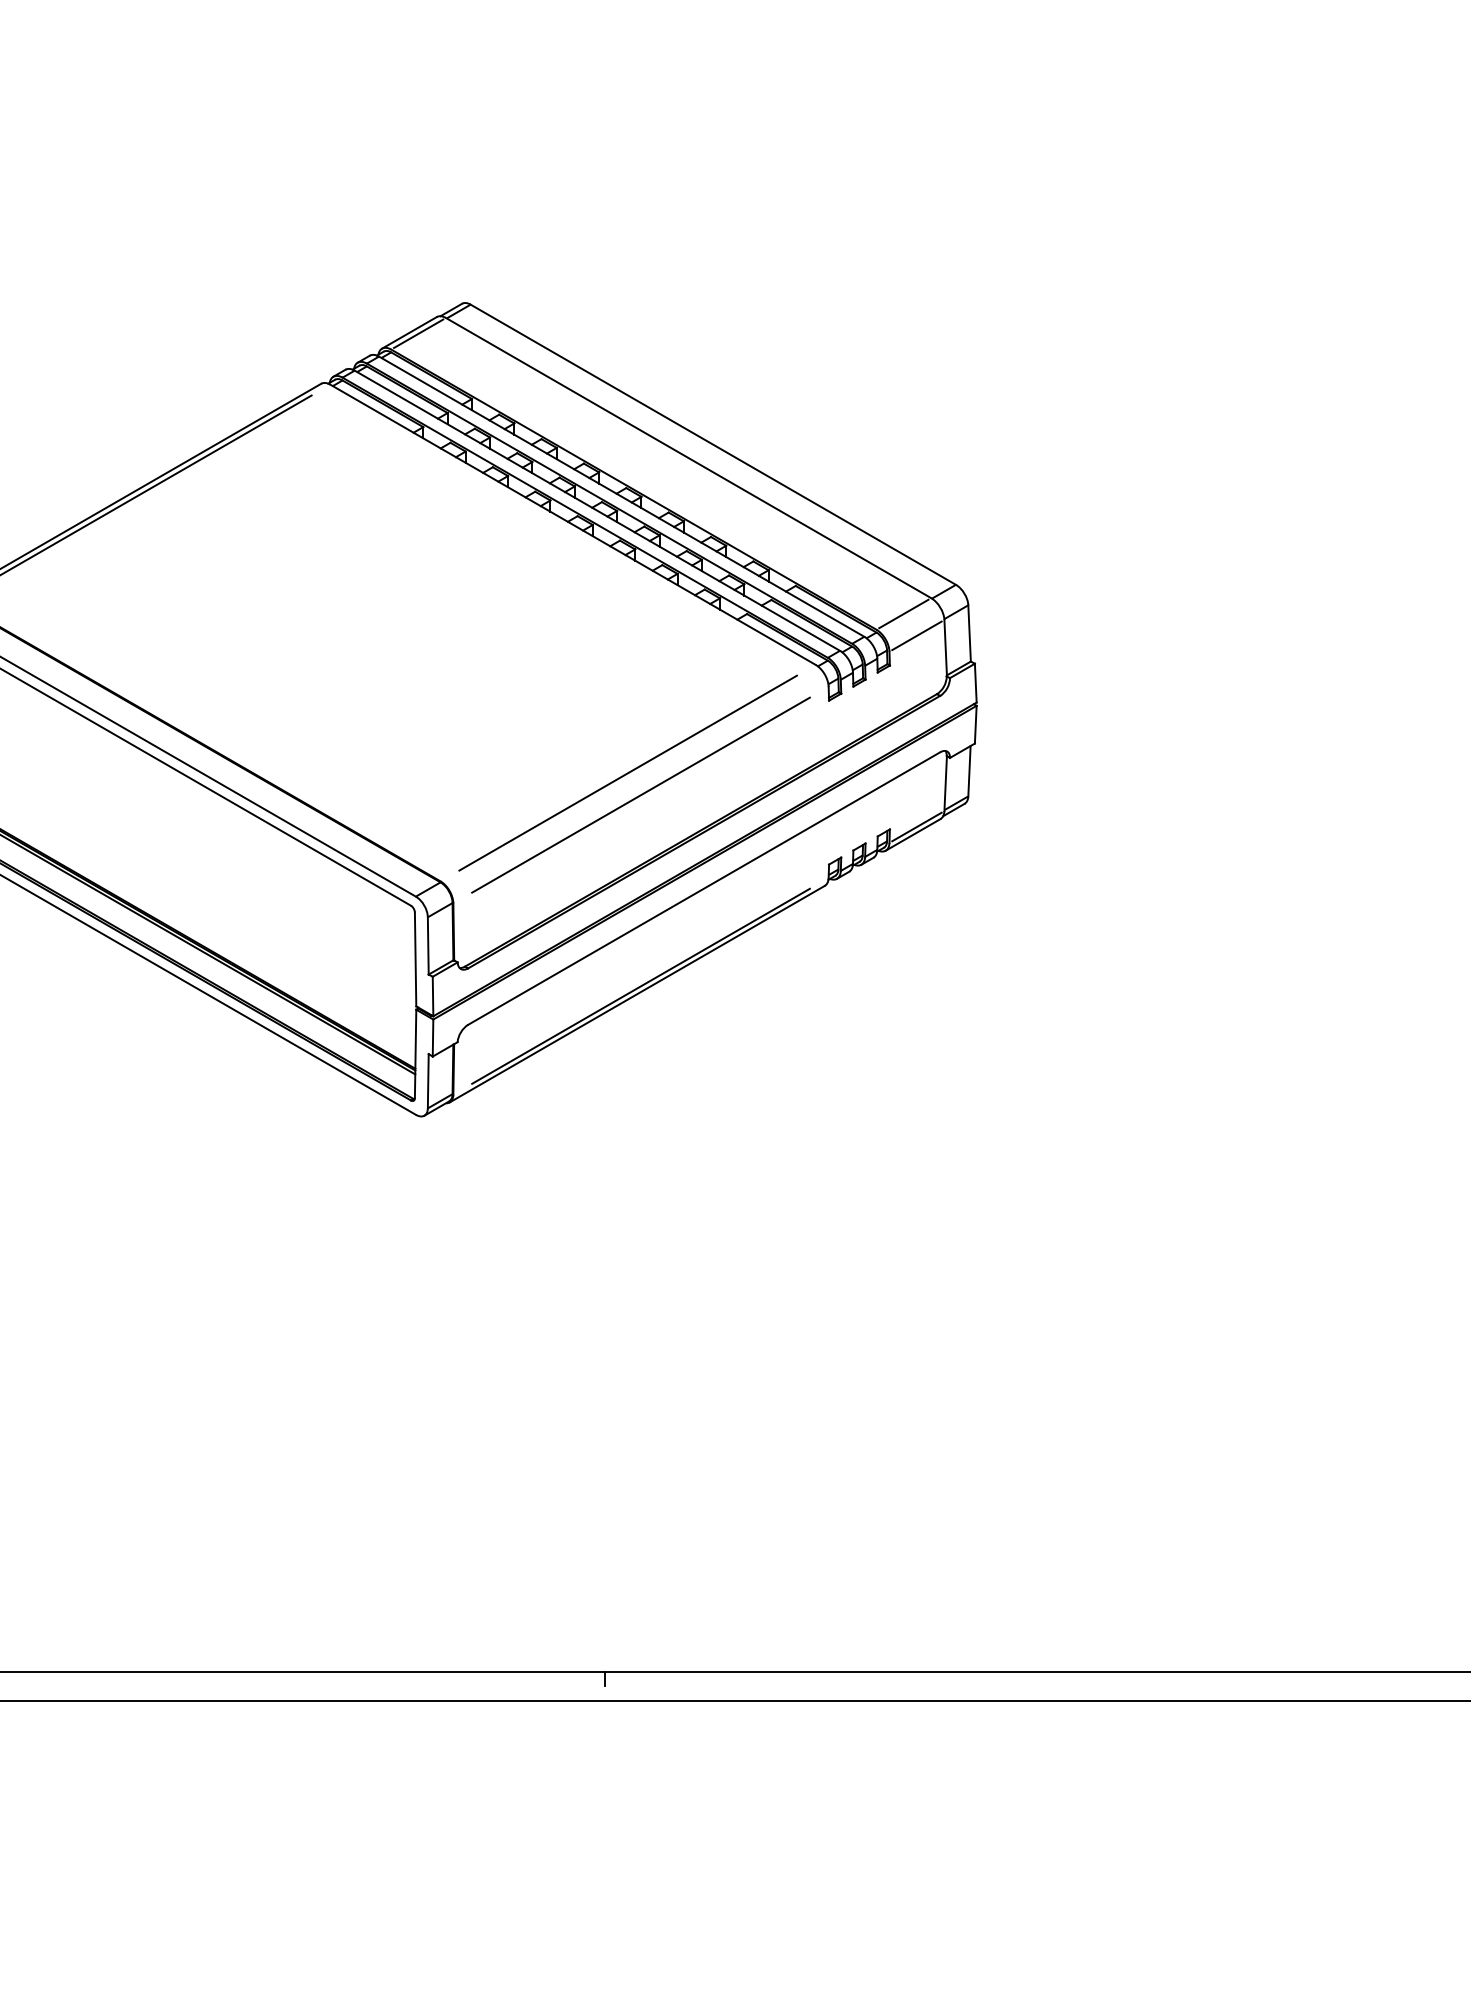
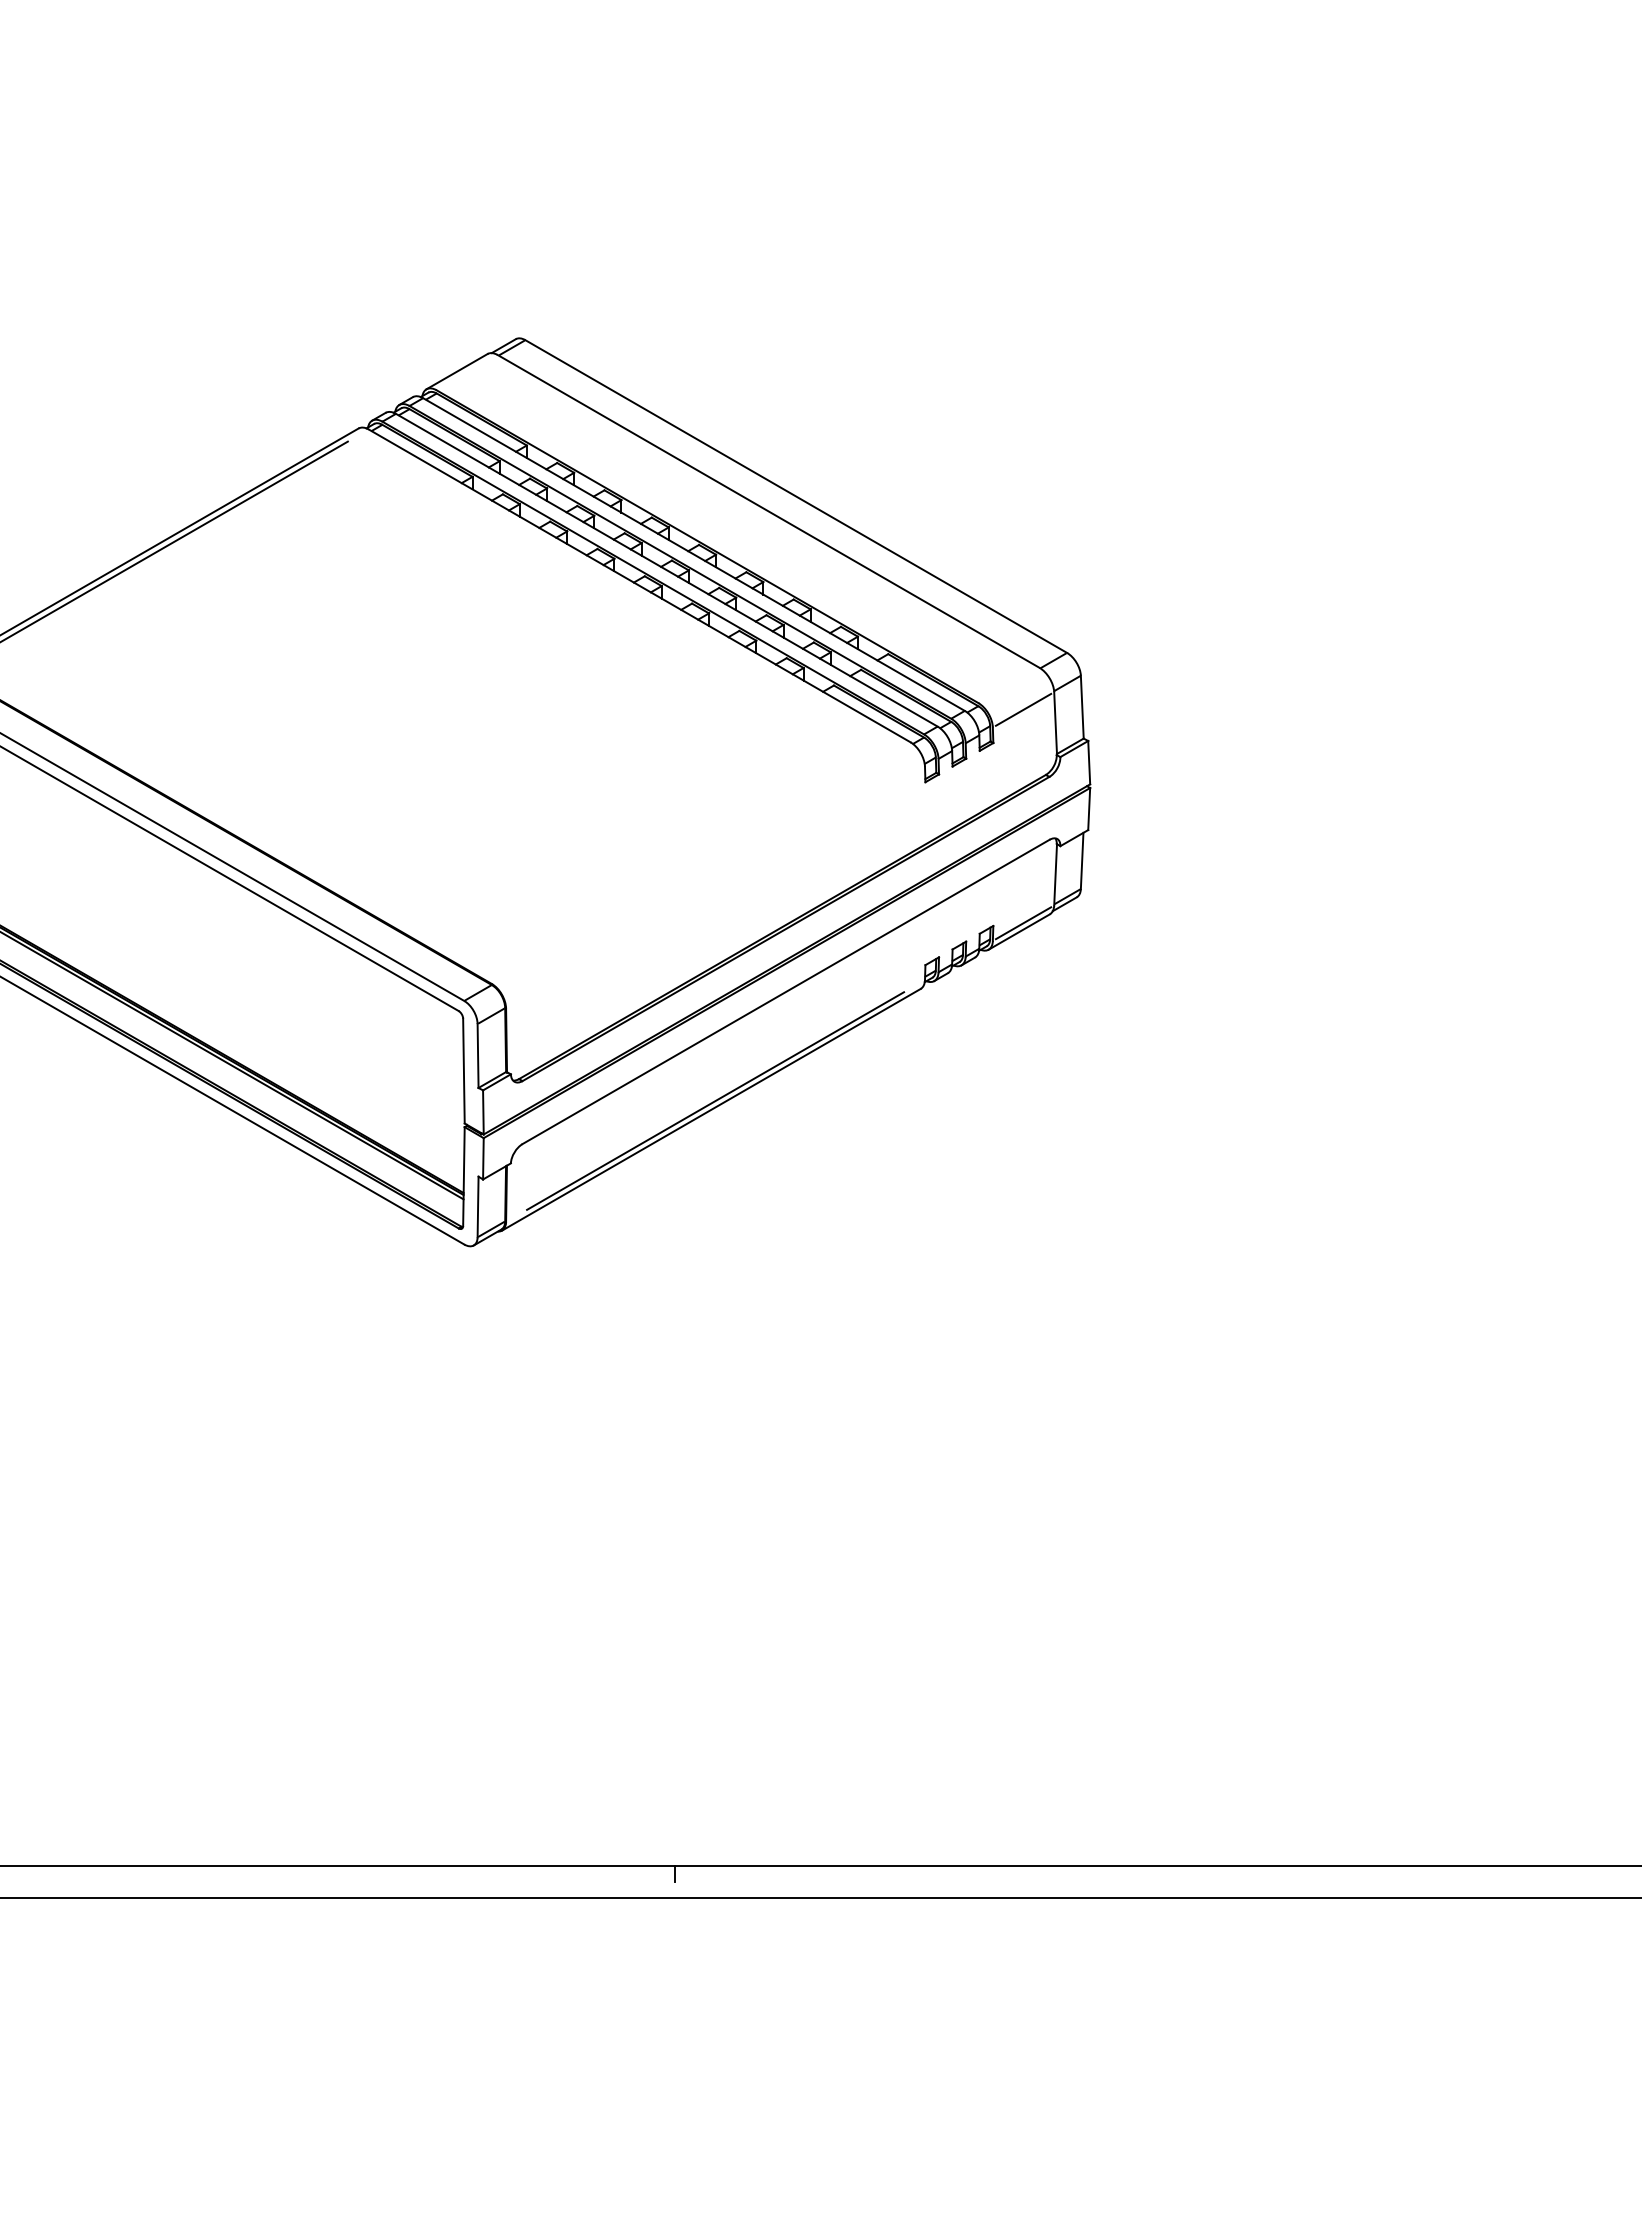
line: (417, 333) -> (466, 372), removed
line: (903, 614) -> (1008, 685), removed
line: (627, 772) -> (700, 862), removed
line: (640, 794) -> (715, 887), removed

